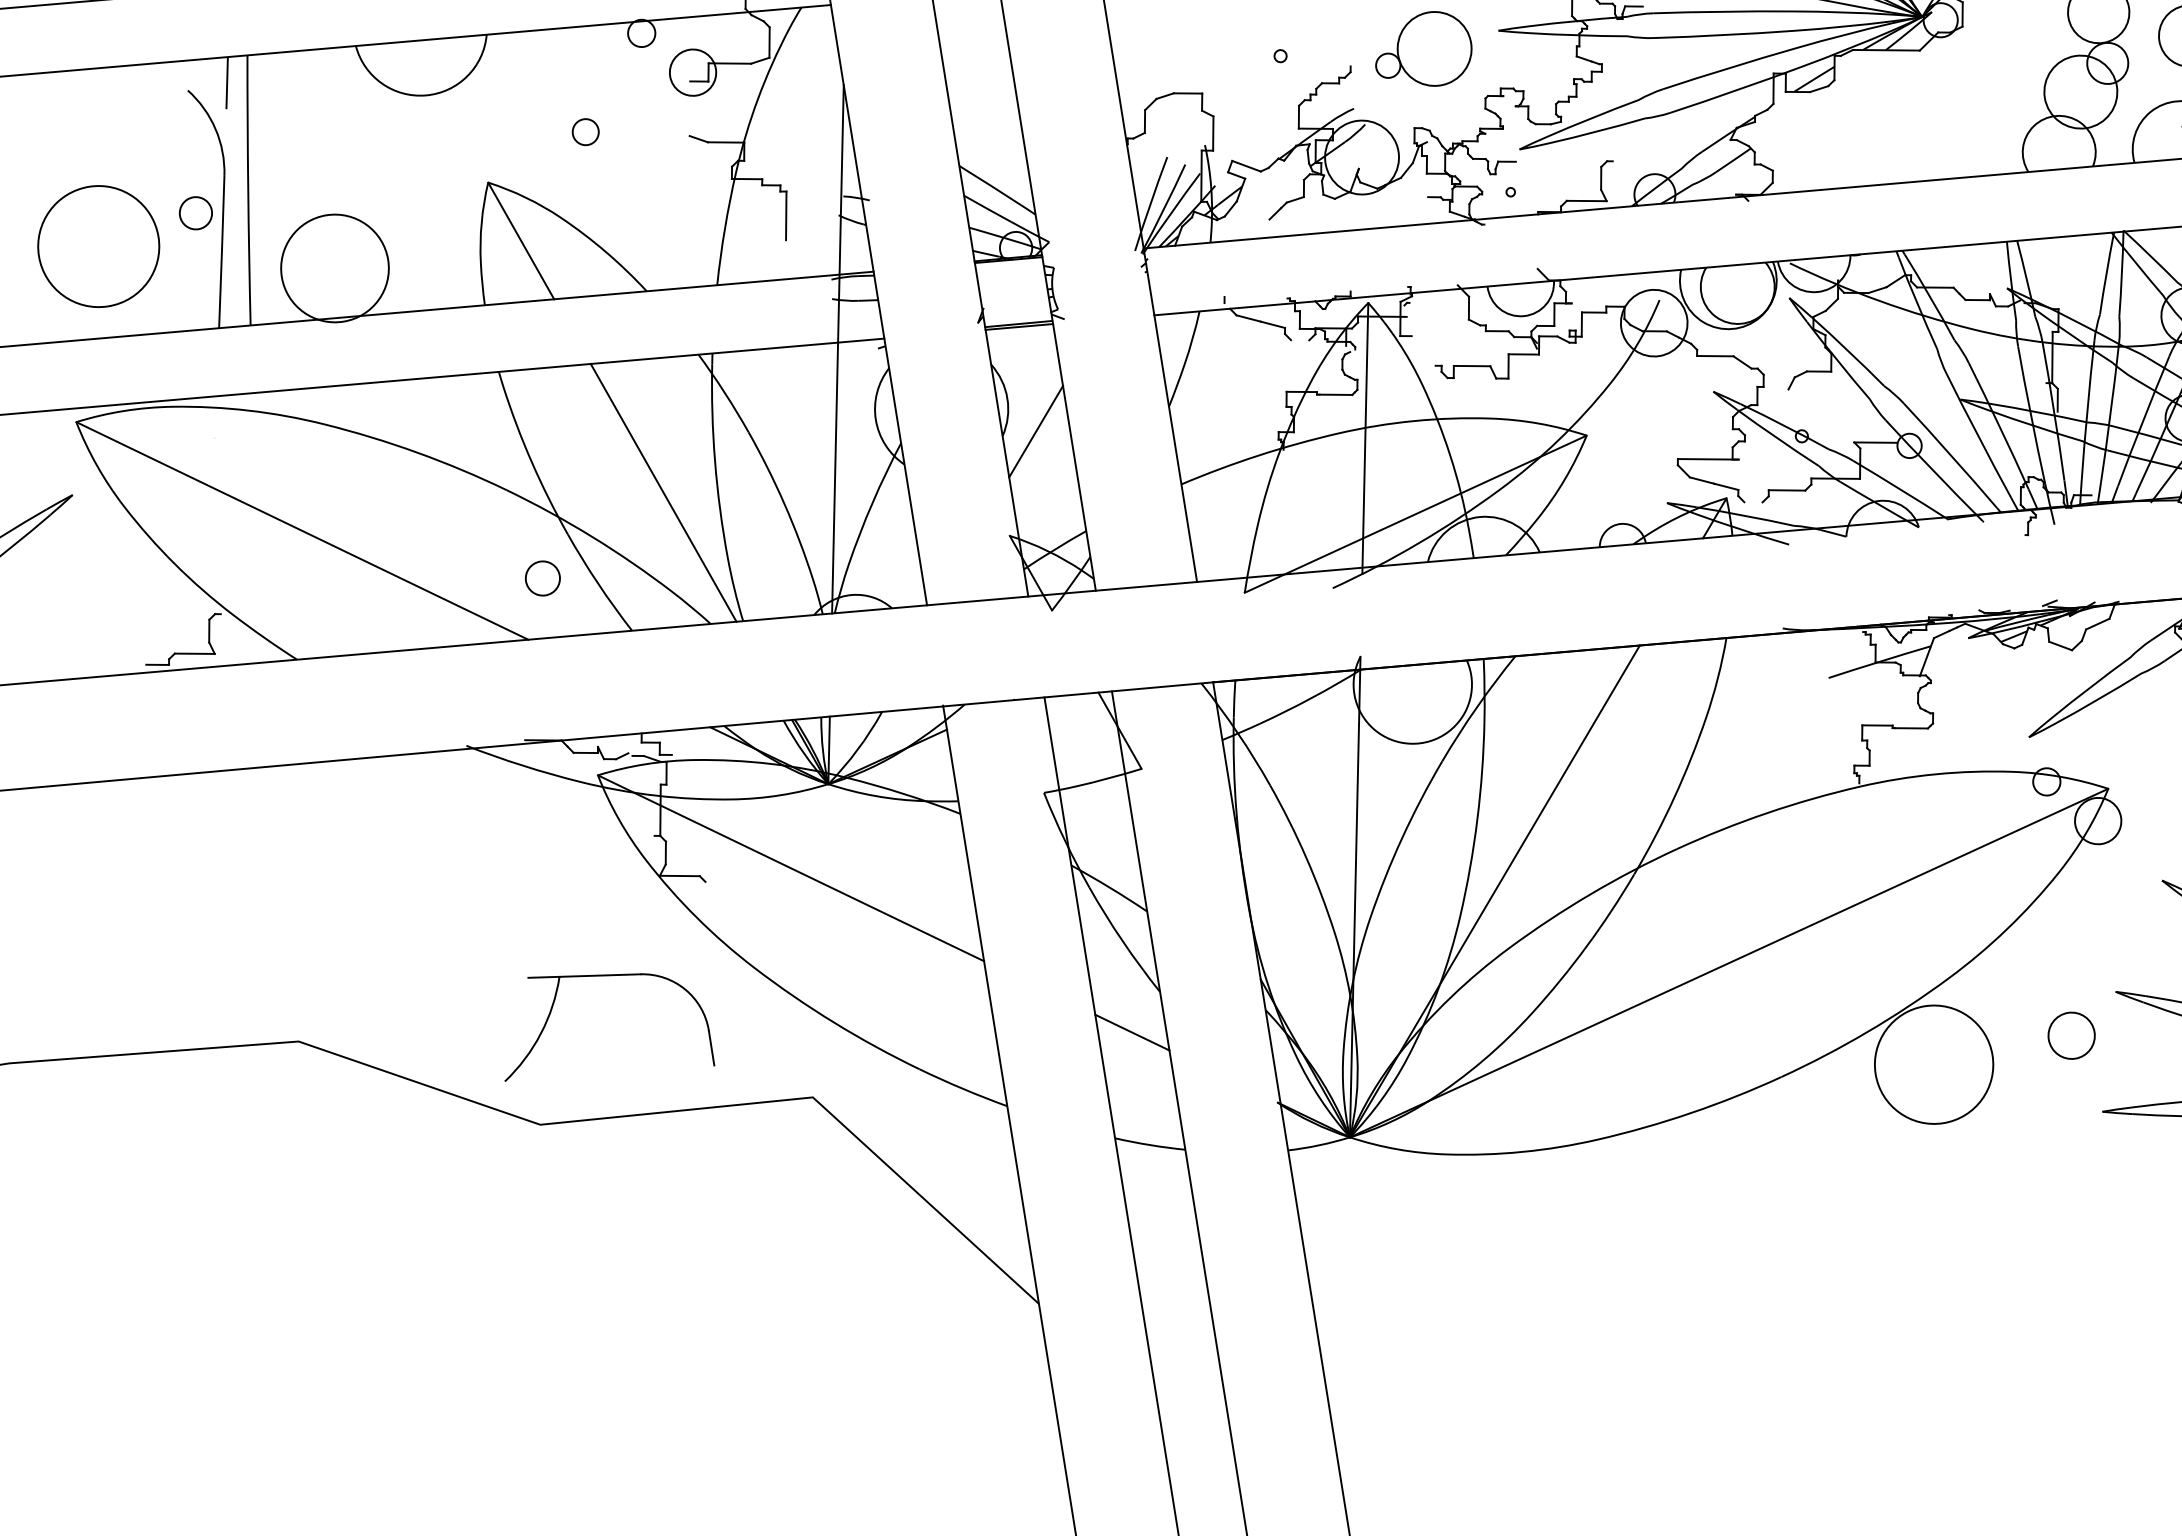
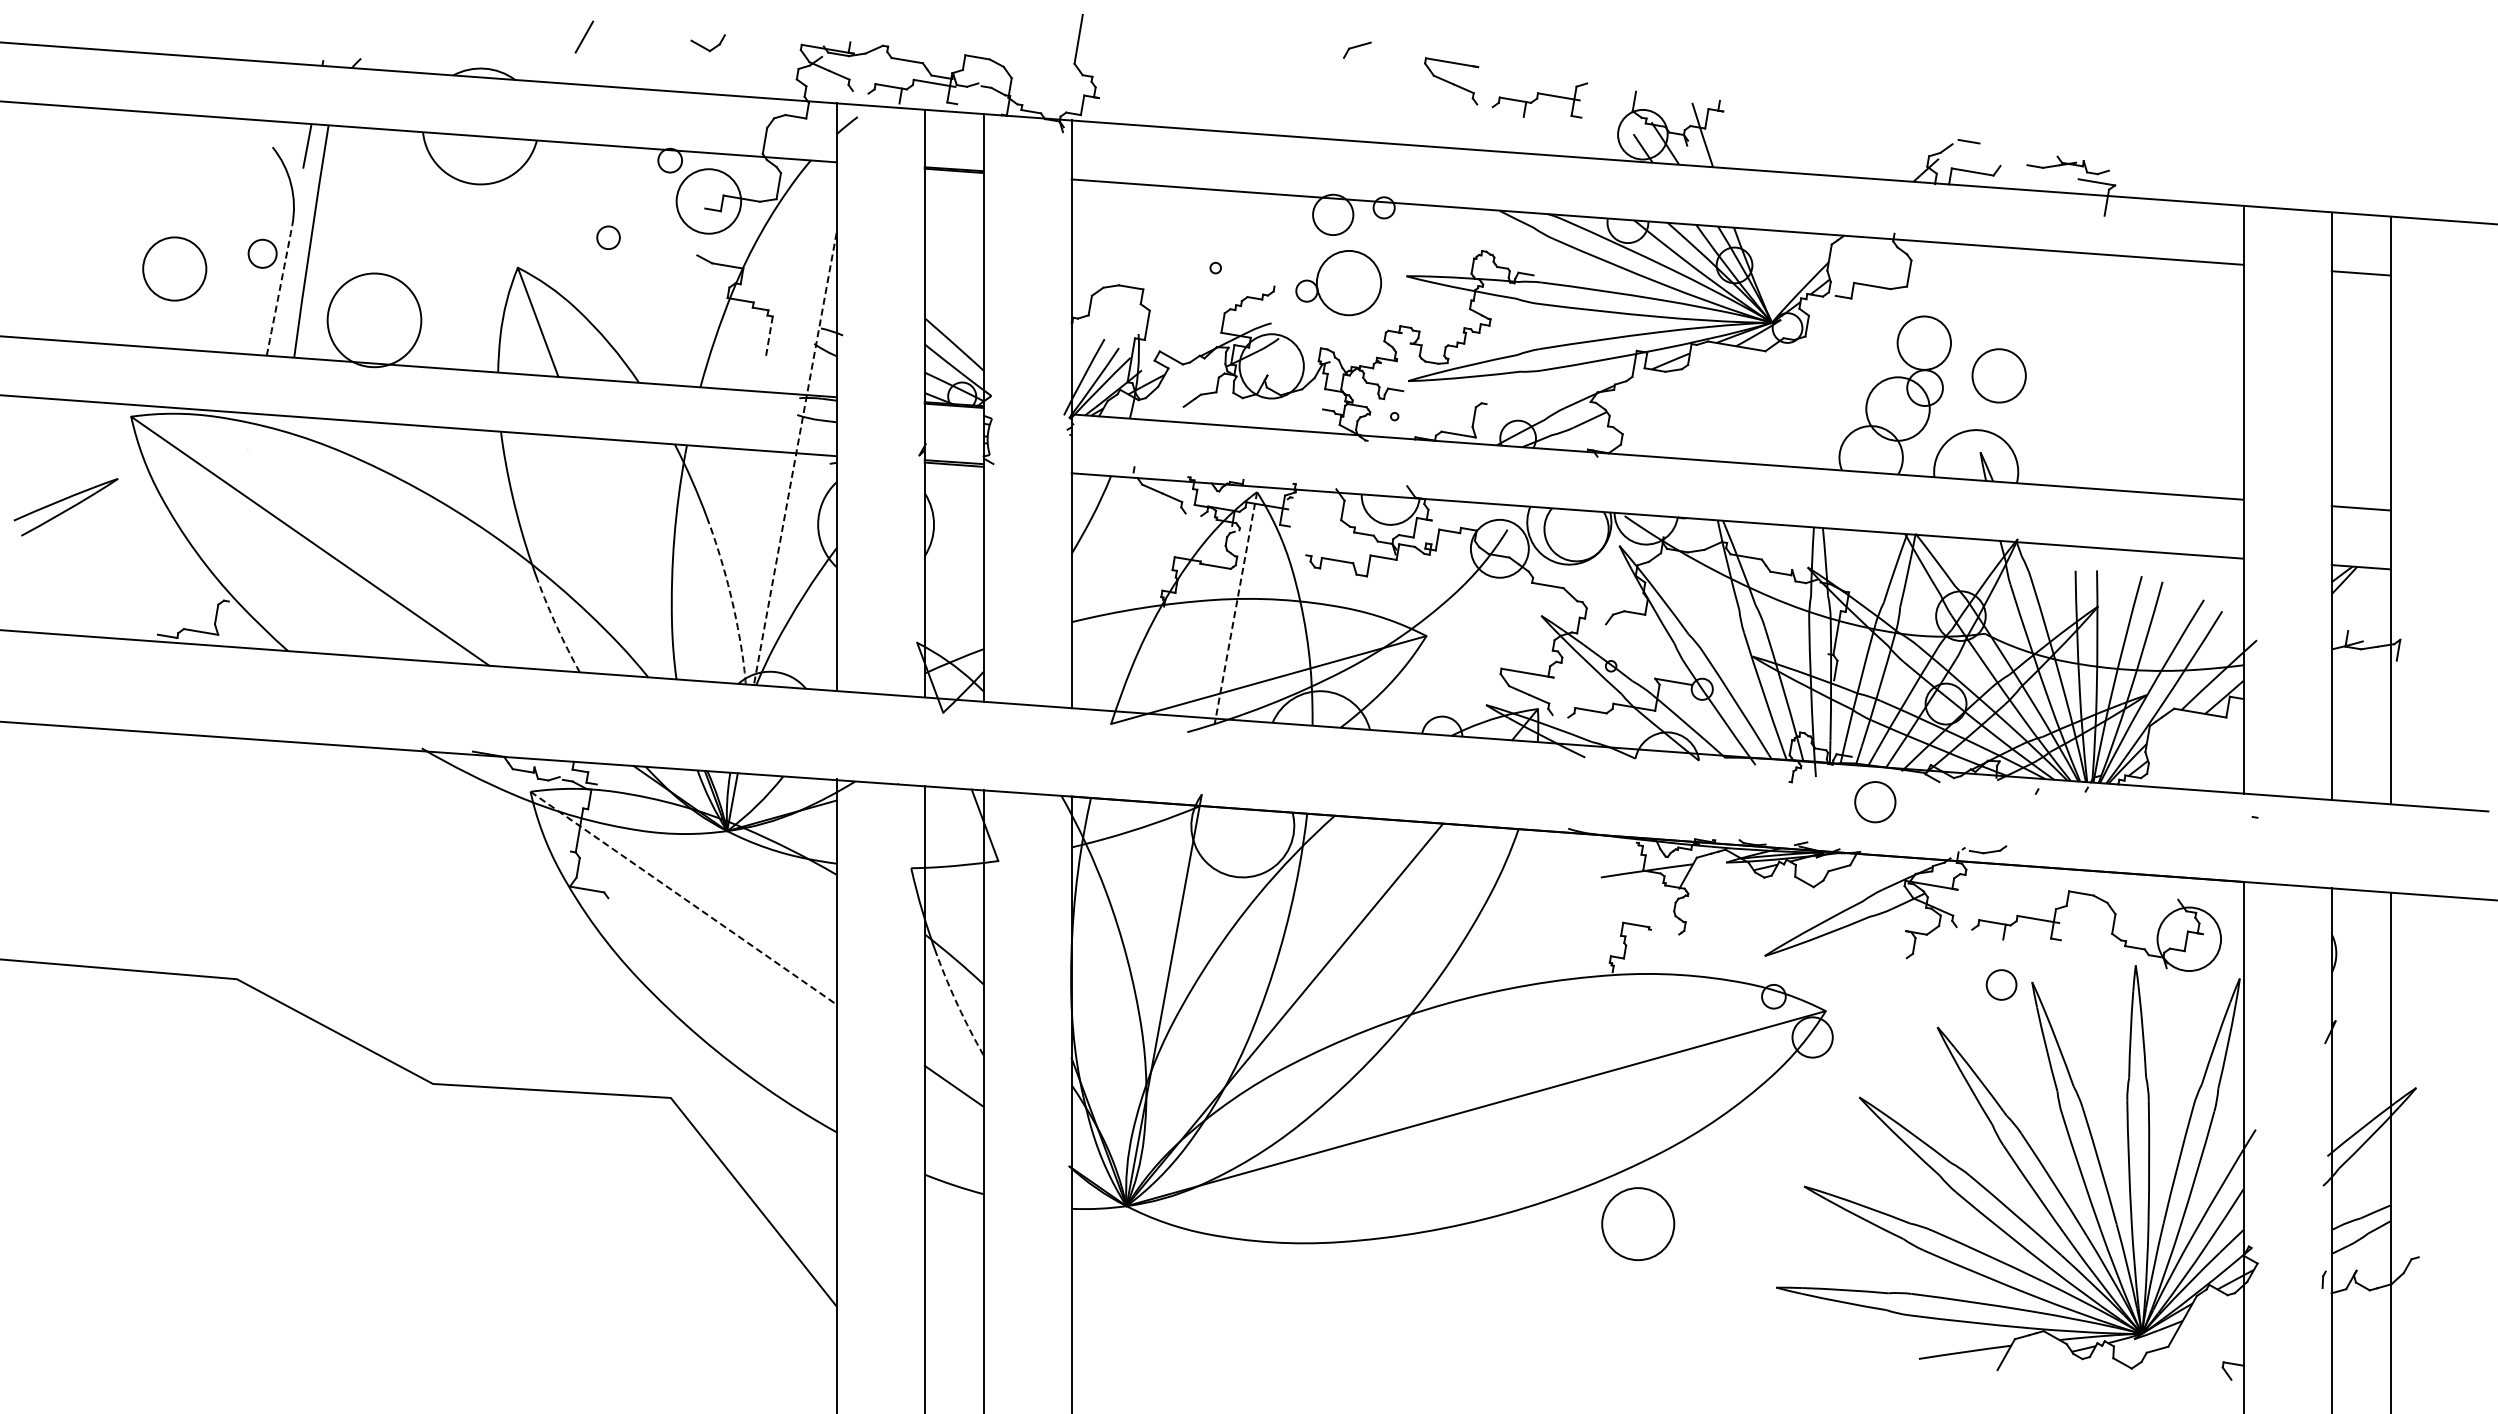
circle: (692, 72) -> (708, 201), size x1.6
line: (786, 216) -> (769, 337), solid -> dashed
circle: (98, 245) -> (174, 268), size x0.6
arc: (221, 251) -> (279, 290), solid -> dashed
line: (838, 348) -> (795, 458), solid -> dashed
line: (1035, 431) -> (953, 556), removed
line: (1364, 439) -> (1235, 608), solid -> dashed
line: (663, 492) -> (625, 557), removed
line: (792, 521) -> (732, 600), solid -> dashed
circle: (542, 577) -> (510, 614), removed
line: (598, 583) -> (557, 627), solid -> dashed
line: (1911, 727) -> (1665, 931), removed
line: (792, 868) -> (684, 898), solid -> dashed
line: (1122, 941) -> (958, 1006), solid -> dashed
part: (602, 976) -> (506, 965), removed
circle: (2071, 1036) -> (1875, 802), moved
circle: (1933, 1064) -> (1637, 1223), size x0.7

